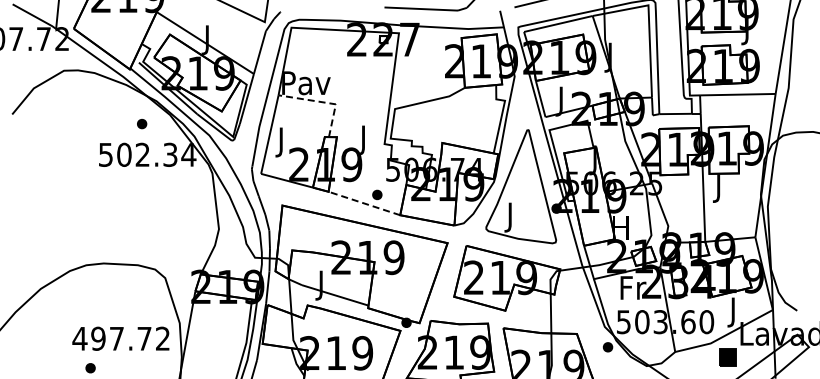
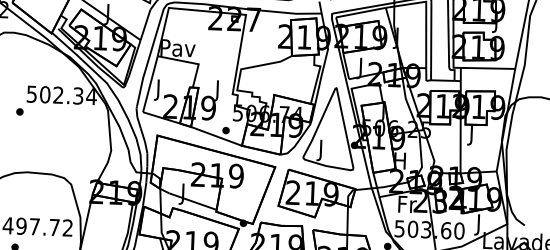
line: (324, 102) -> (190, 62), dashed -> solid
part: (142, 124) -> (20, 112), moved
line: (364, 203) -> (216, 136), dashed -> solid

